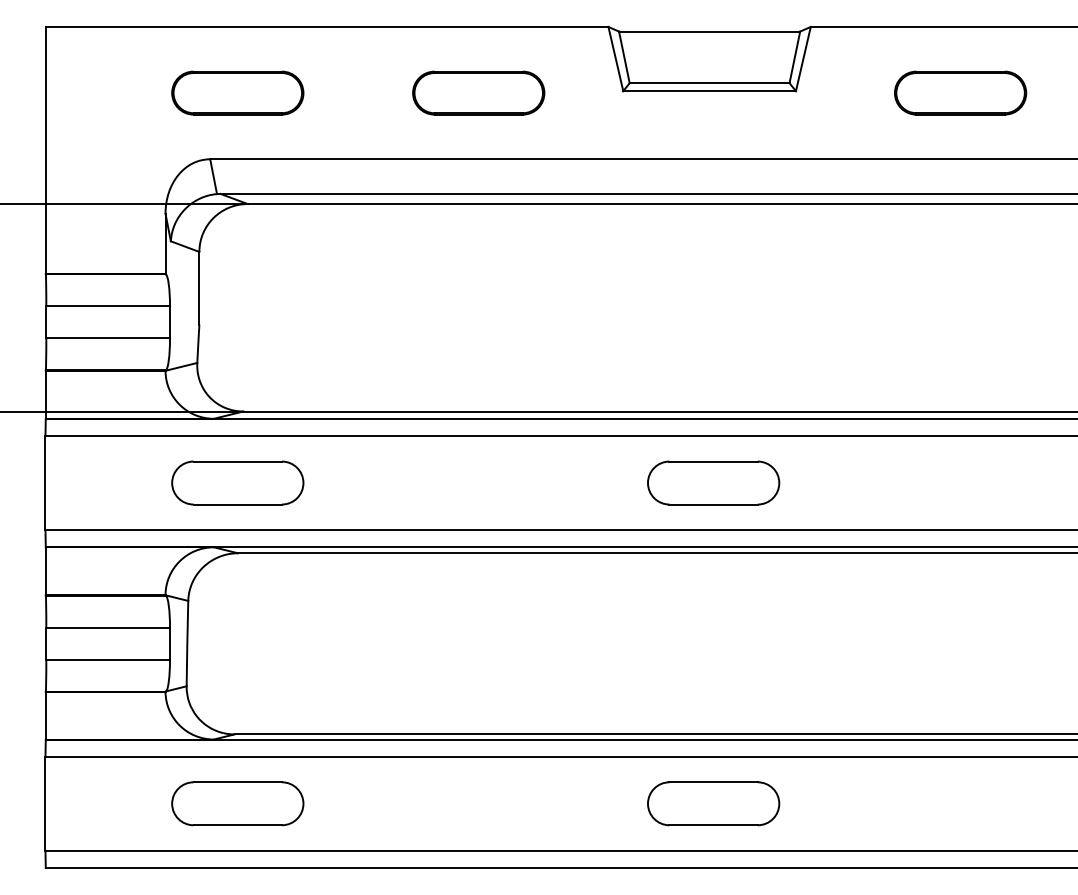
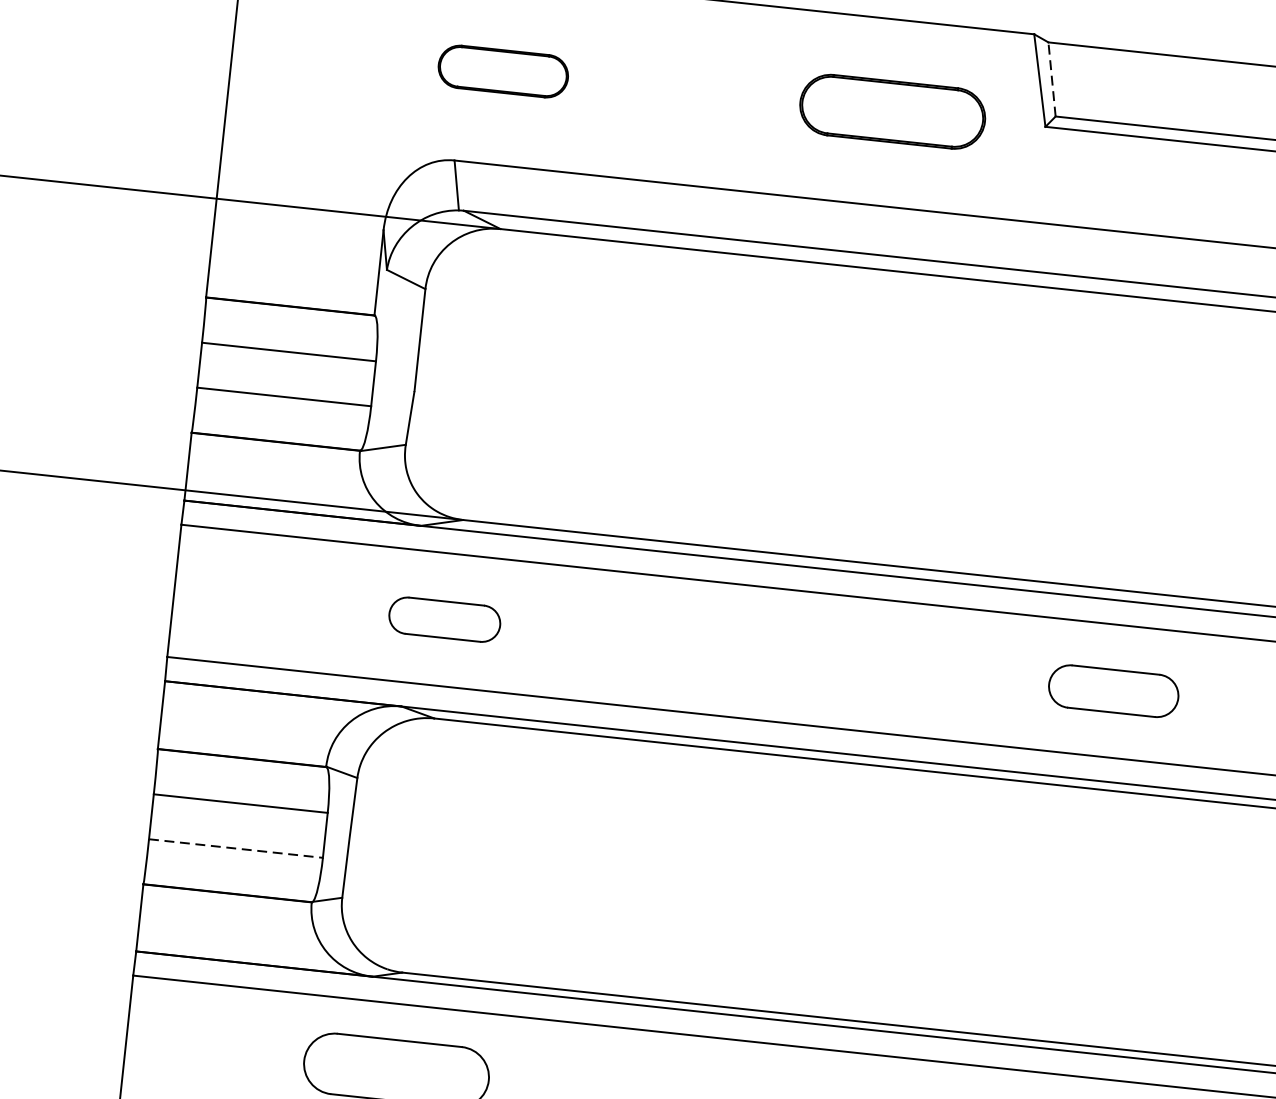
line: (624, 56) -> (1052, 78), solid -> dashed
part: (237, 92) -> (502, 70), size x0.7
part: (478, 92) -> (892, 110), moved
part: (237, 482) -> (444, 618), size x0.6
part: (713, 482) -> (1113, 690), size x0.7
line: (108, 659) -> (236, 848), solid -> dashed

